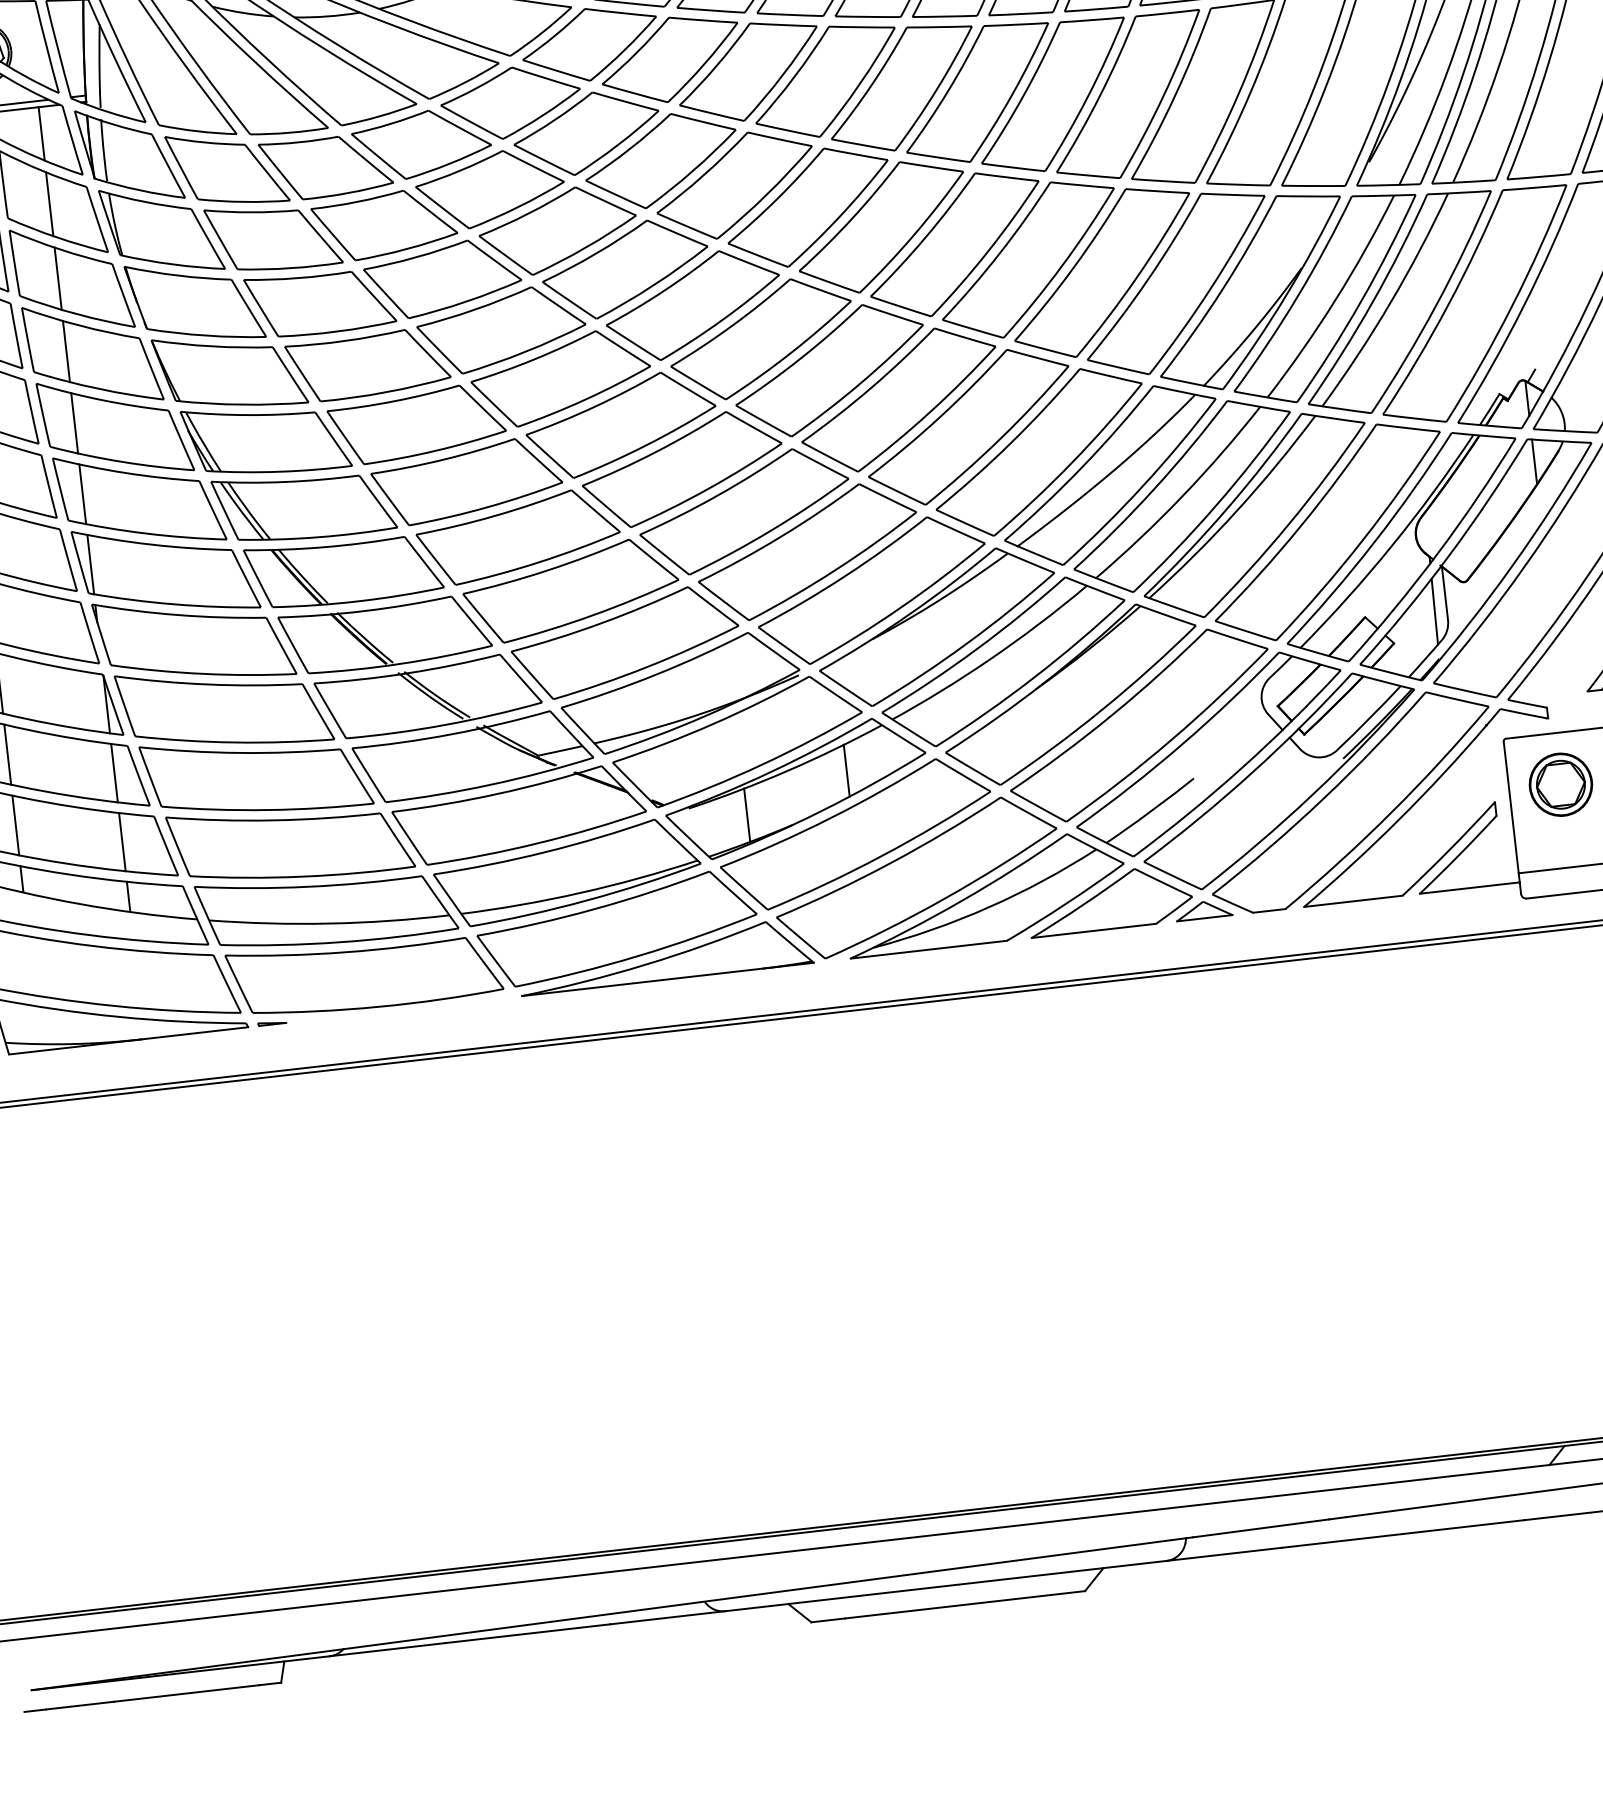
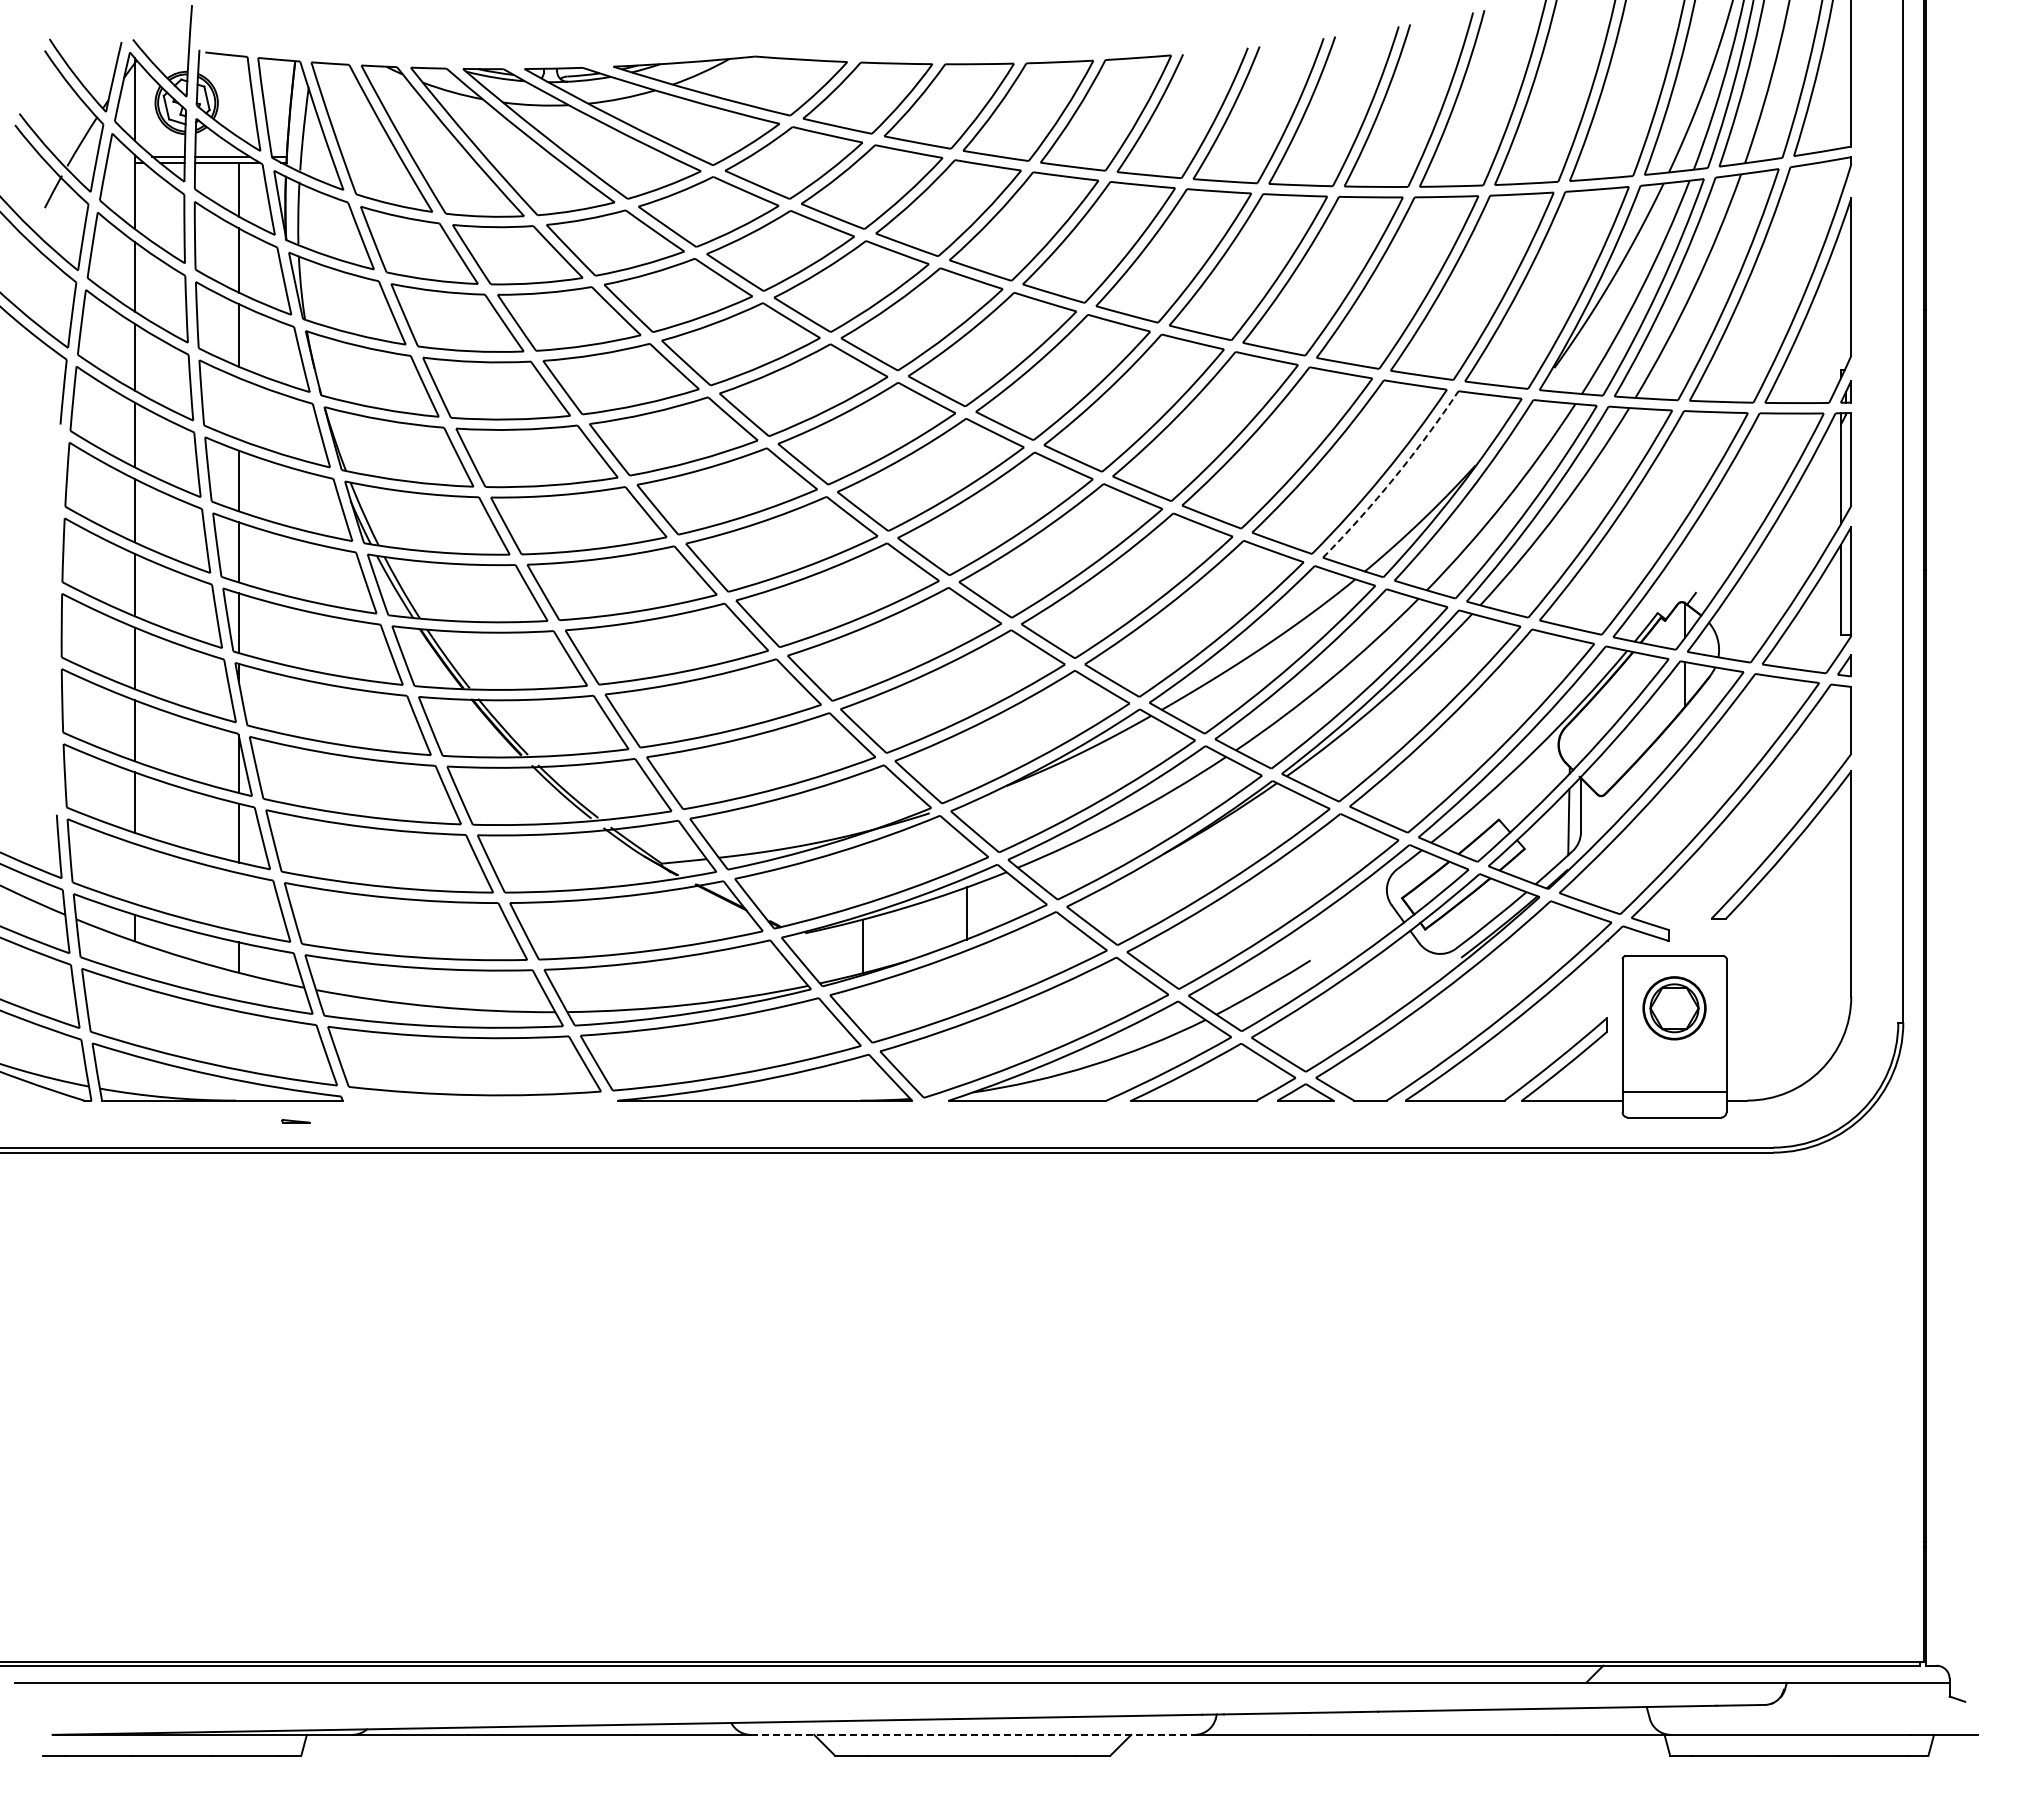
arc: (1222, 289) -> (1394, 477), solid -> dashed
line: (66, 351) -> (238, 408), removed
line: (15, 825) -> (134, 873), removed
line: (122, 842) -> (238, 902), removed
line: (271, 1023) -> (295, 1121), moved
line: (945, 1585) -> (972, 1734), solid -> dashed

